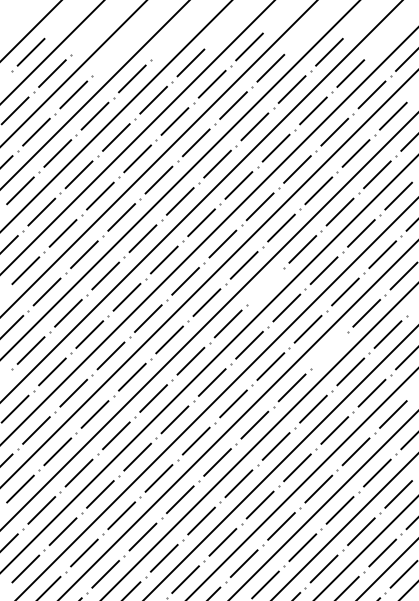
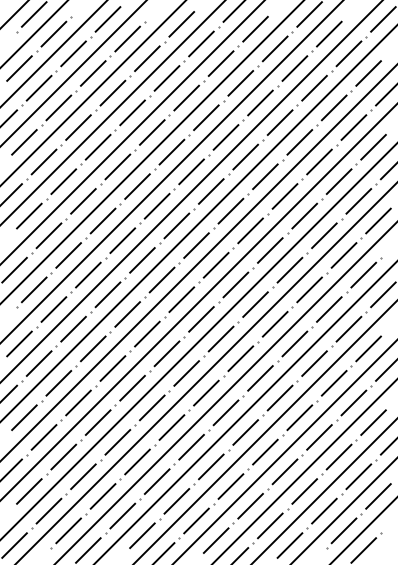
line: (110, 57) -> (107, 19), added
line: (265, 286) -> (250, 230), added
line: (329, 350) -> (309, 289), added

